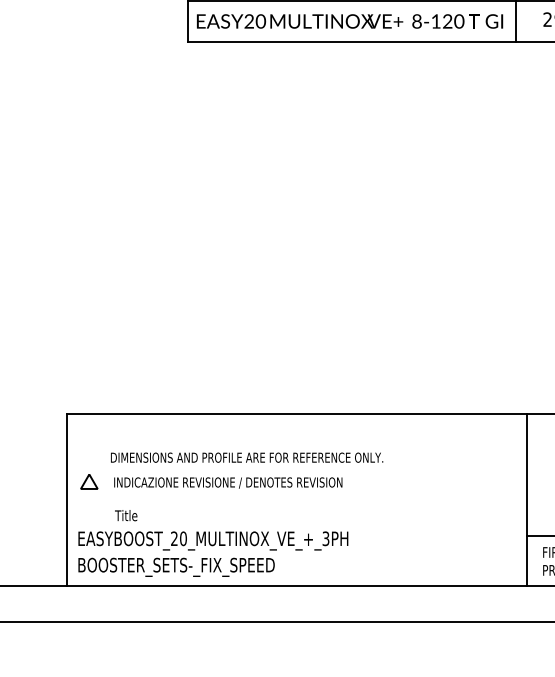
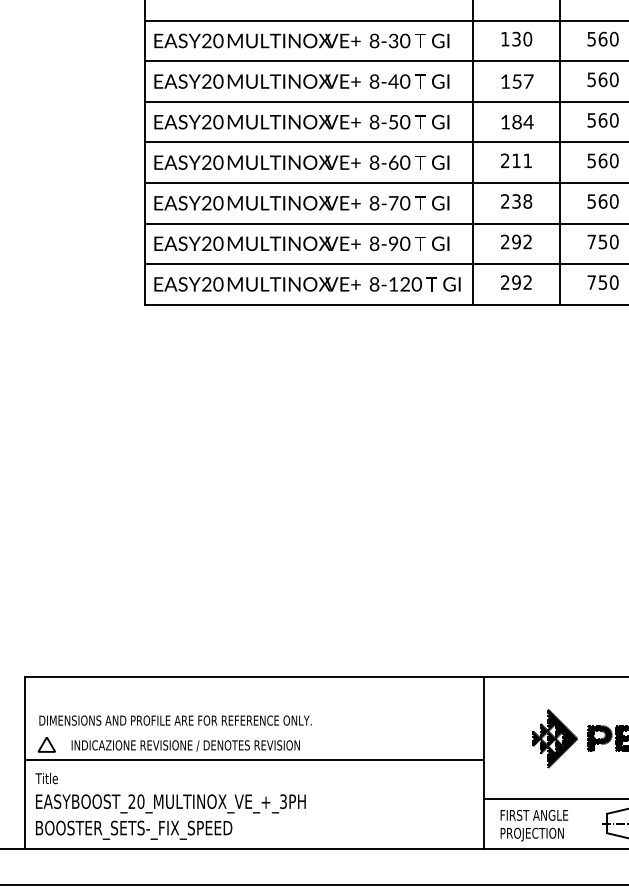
text: (246, 457) -> (175, 720), moved
line: (296, 497) -> (254, 760), added
text: (125, 515) -> (46, 778), moved

